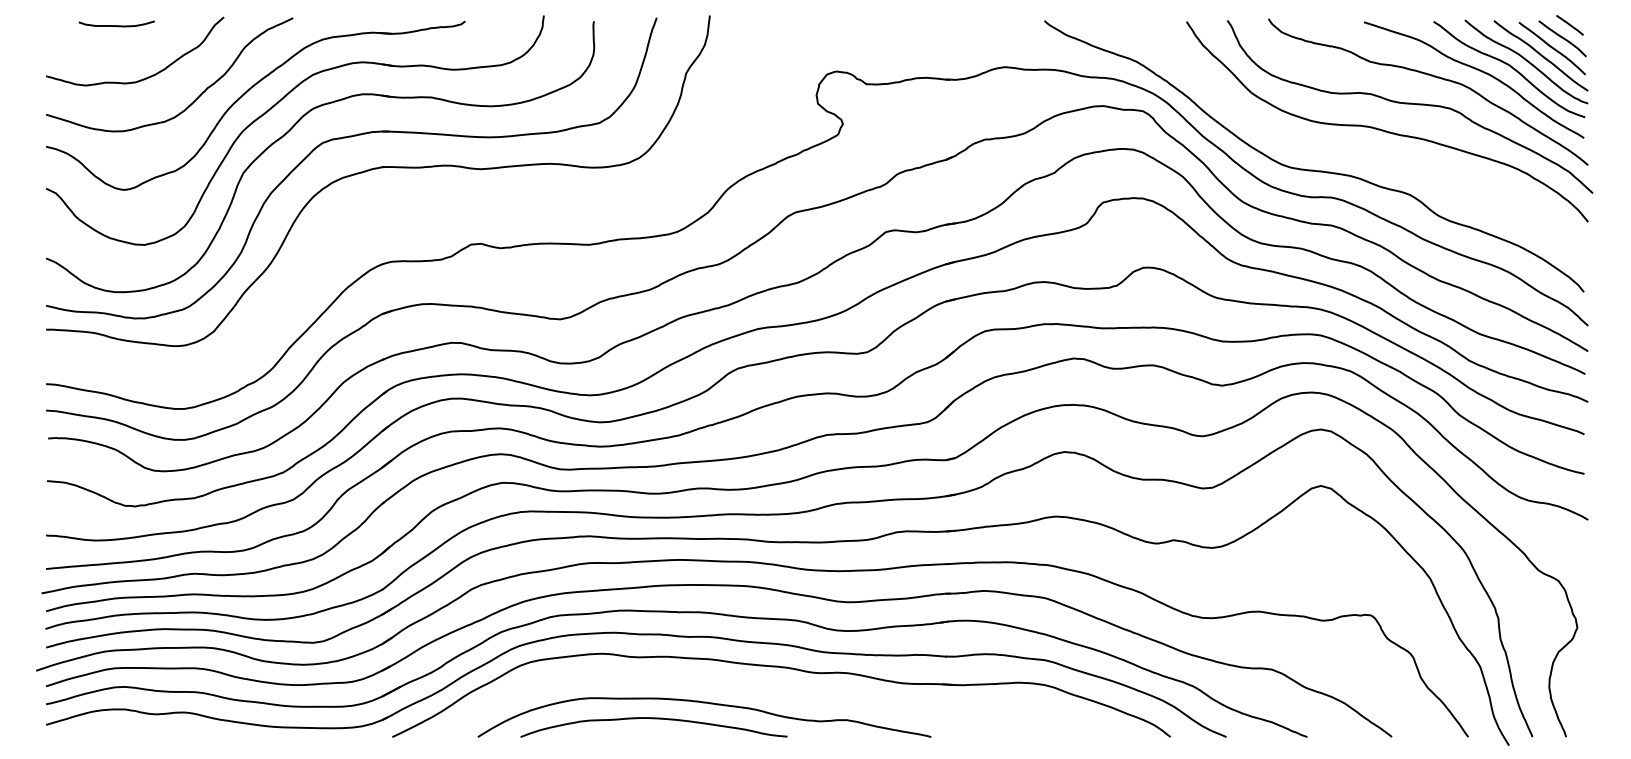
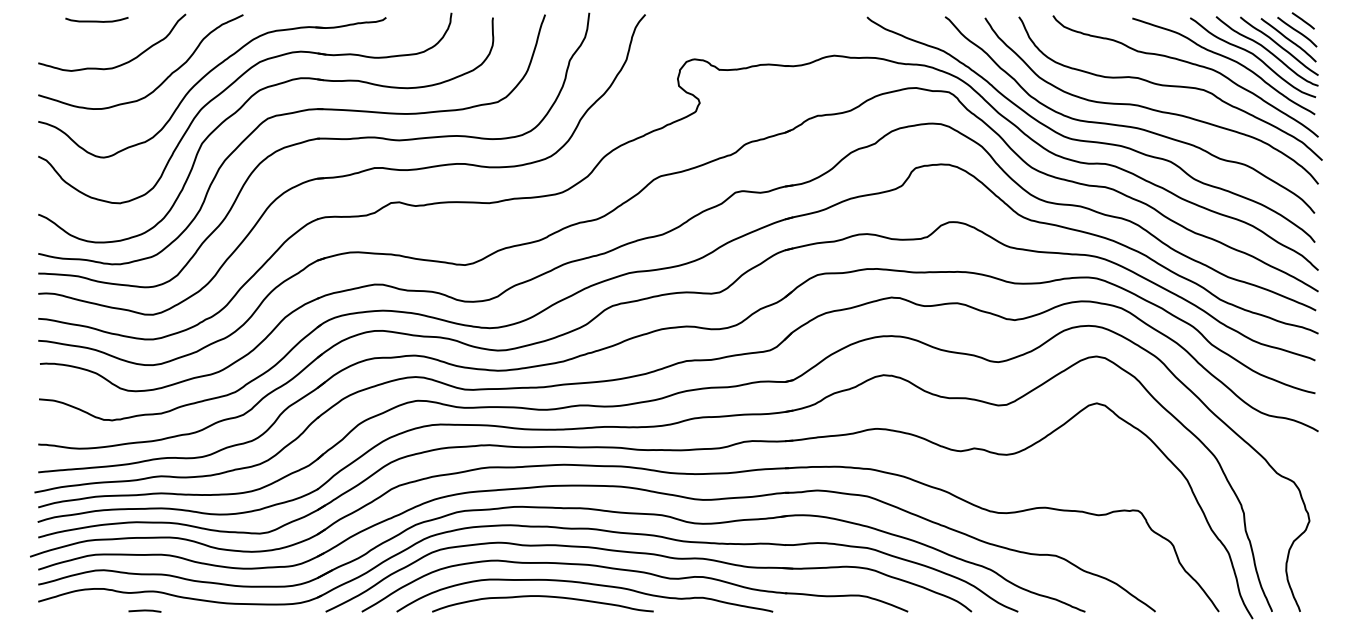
curve: (1359, 151) -> (1128, 125), added
part: (416, 210) -> (345, 174), added
part: (765, 689) -> (635, 572), added
line: (174, 735) -> (144, 610), added

